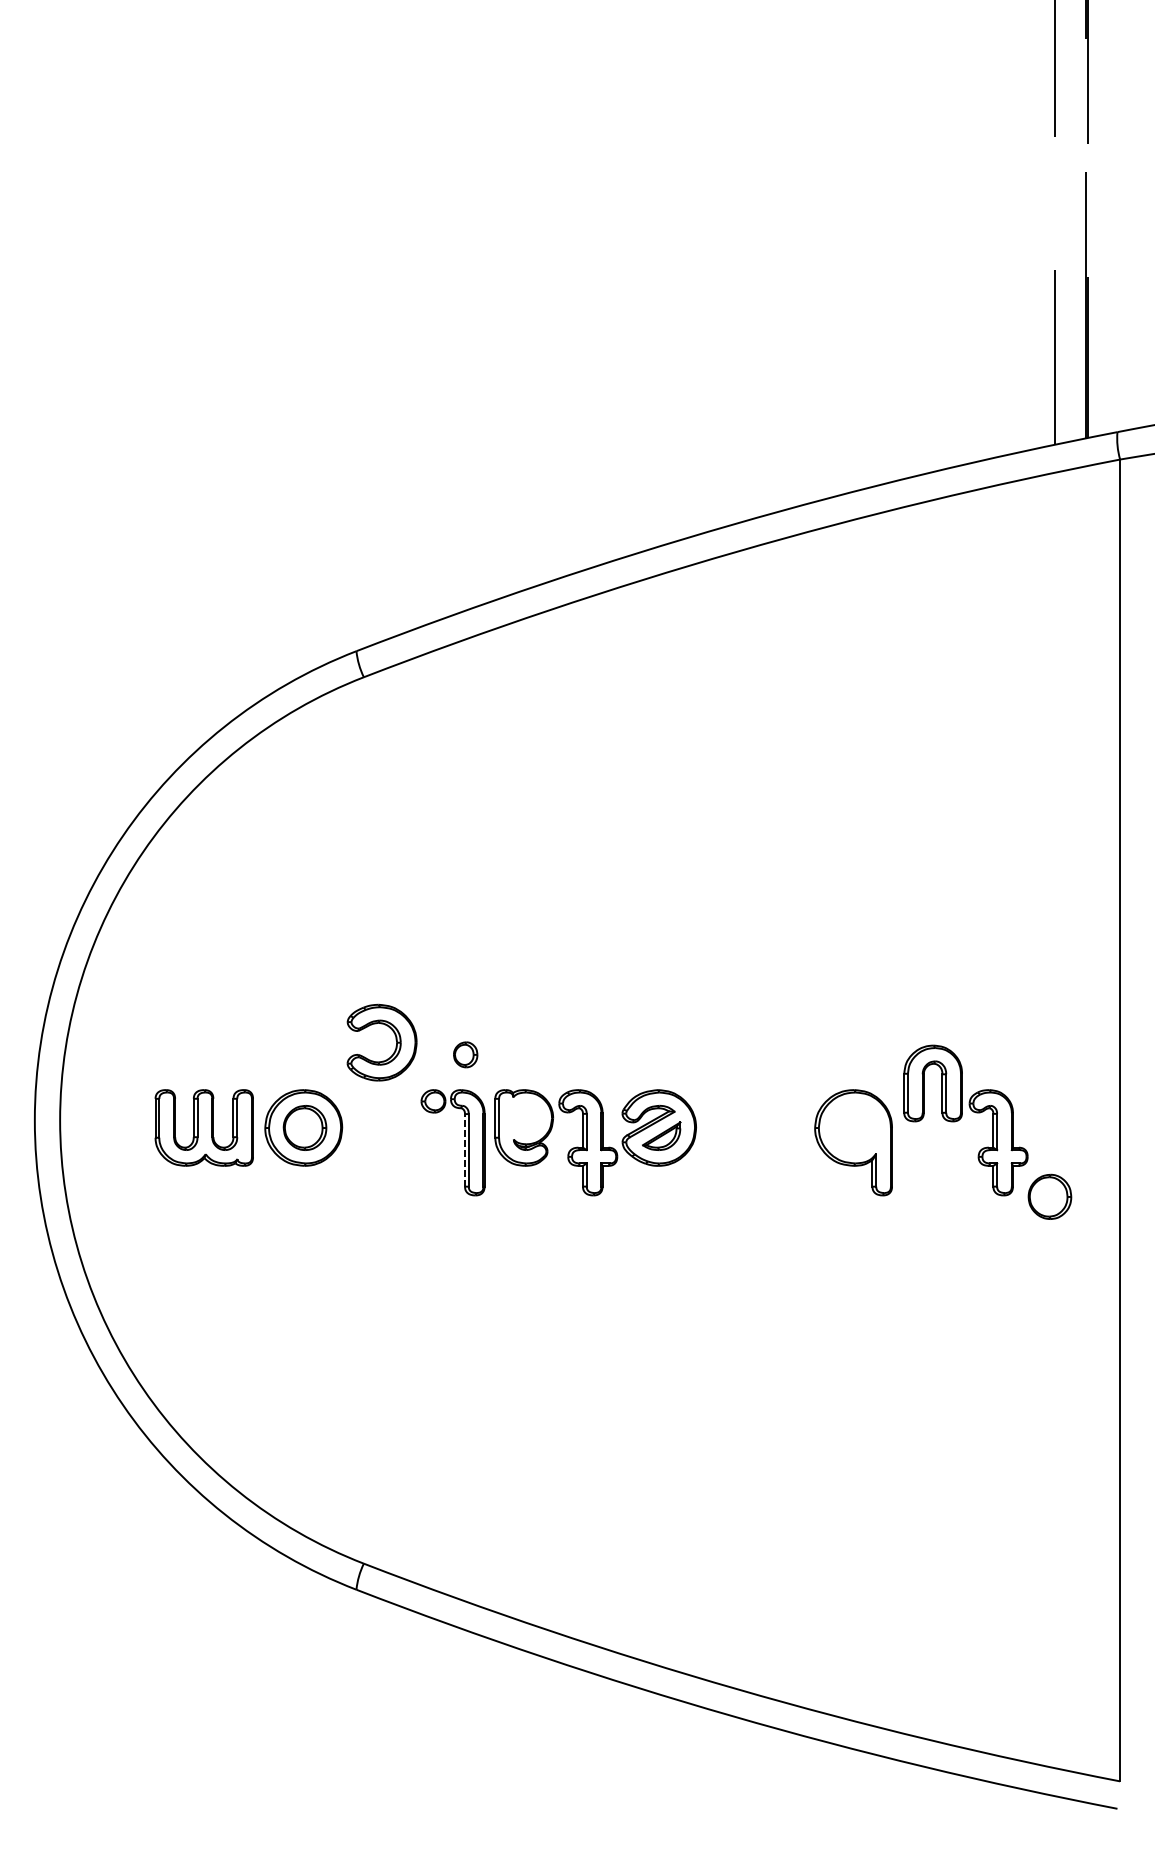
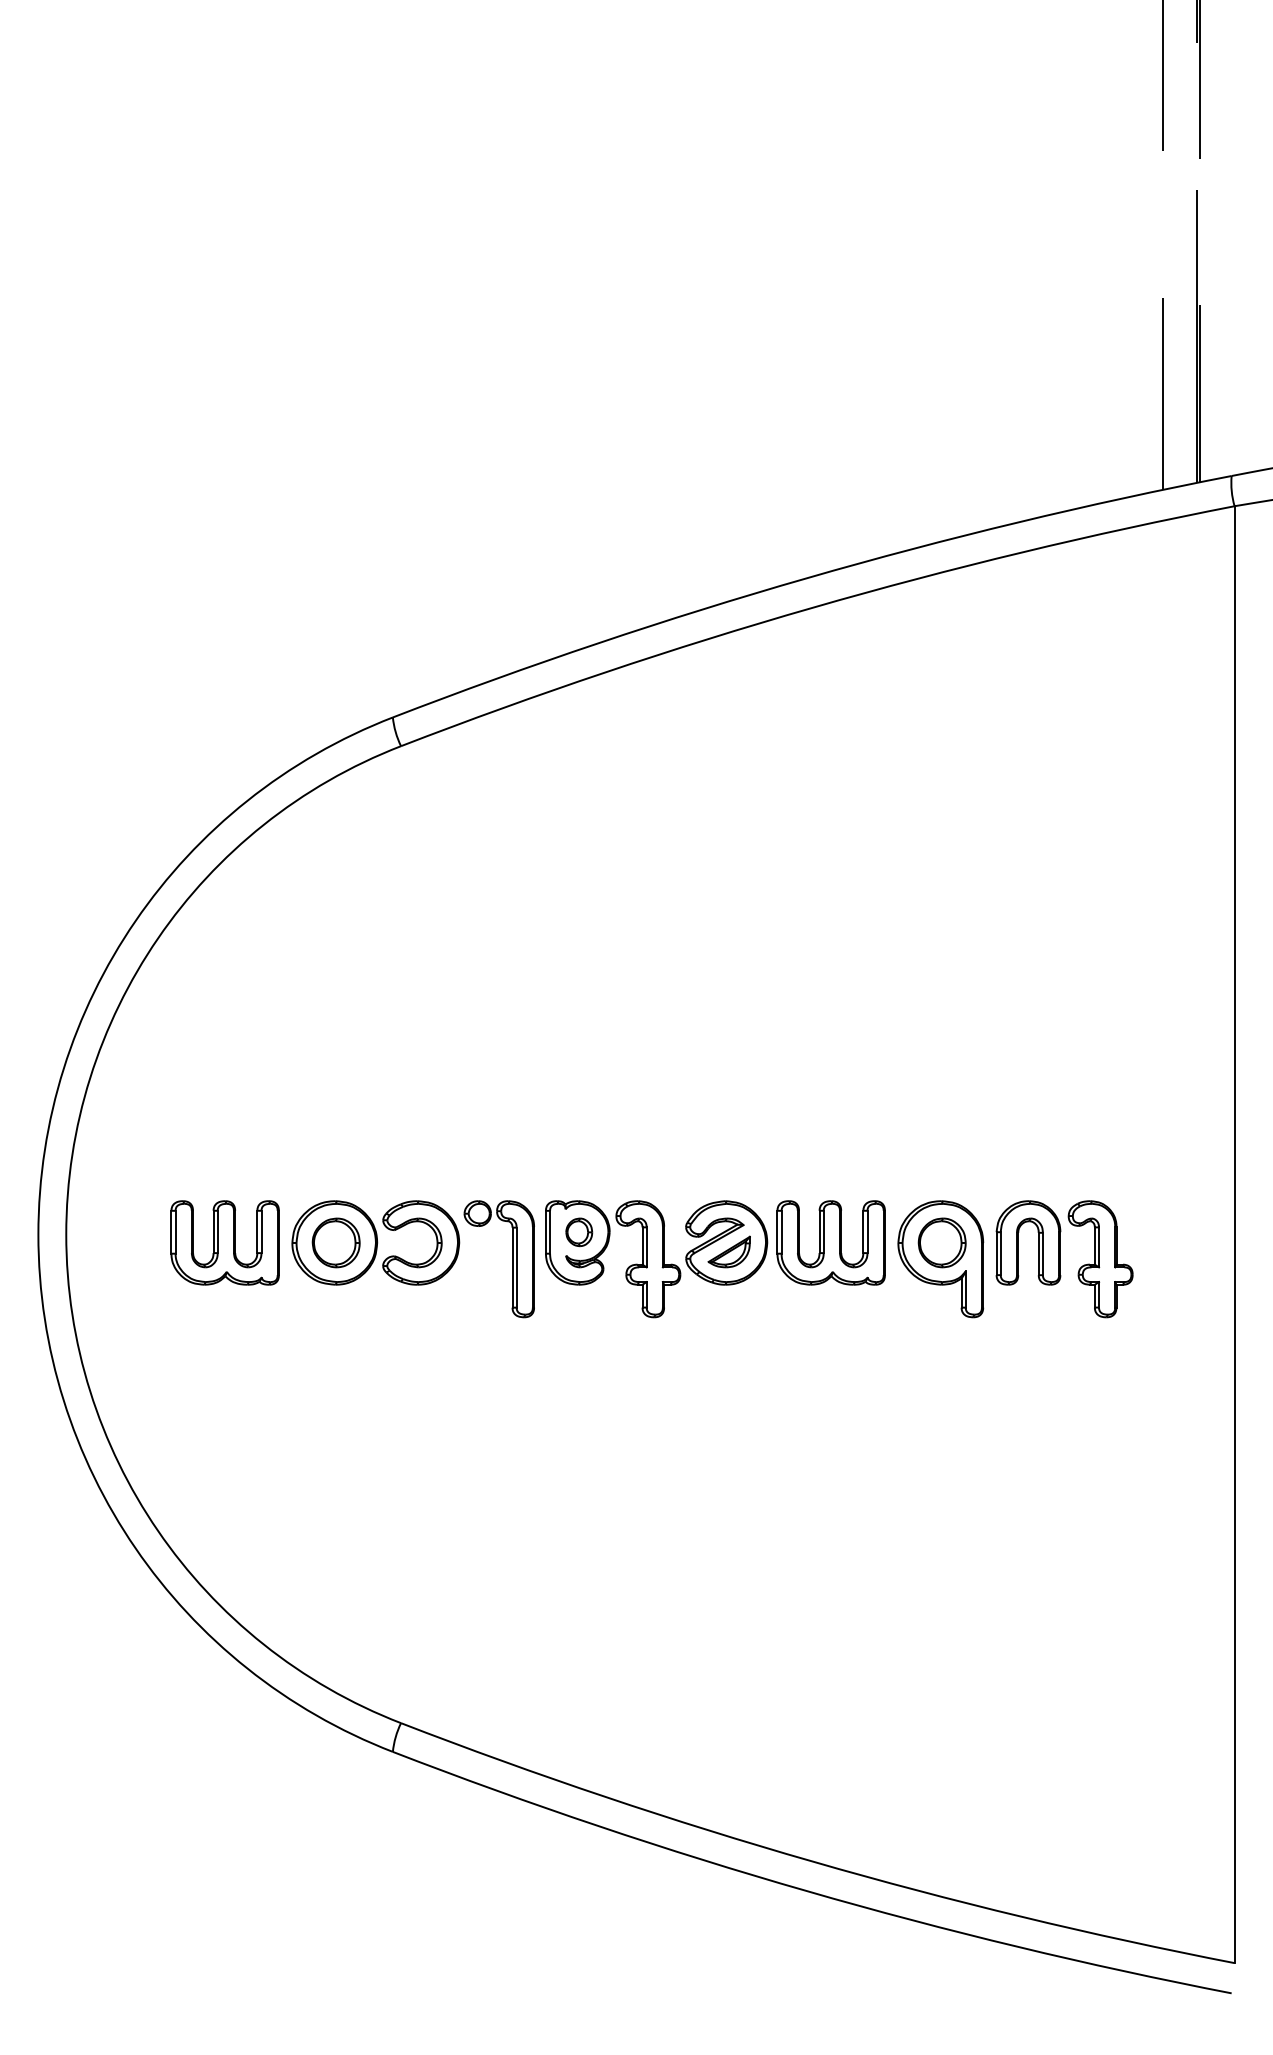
part: (396, 1042) -> (436, 1242), moved
part: (465, 1054) -> (579, 1232), moved
part: (924, 1083) -> (1018, 1242), moved
part: (753, 1127) -> (830, 1242), added
line: (464, 1150) -> (512, 1267), dashed -> solid
part: (1049, 1196) -> (941, 1242), moved

